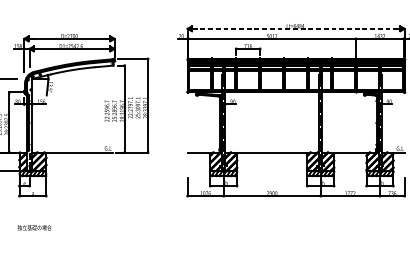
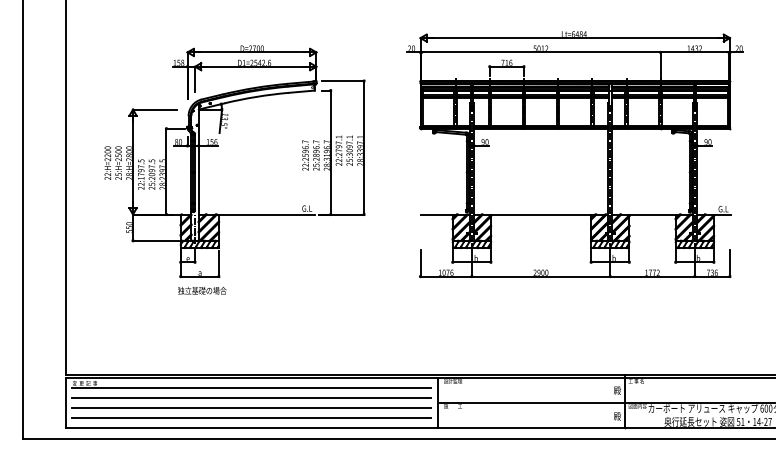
line: (296, 29) -> (575, 38), dashed -> solid
text: (34, 227) -> (202, 290), moved

